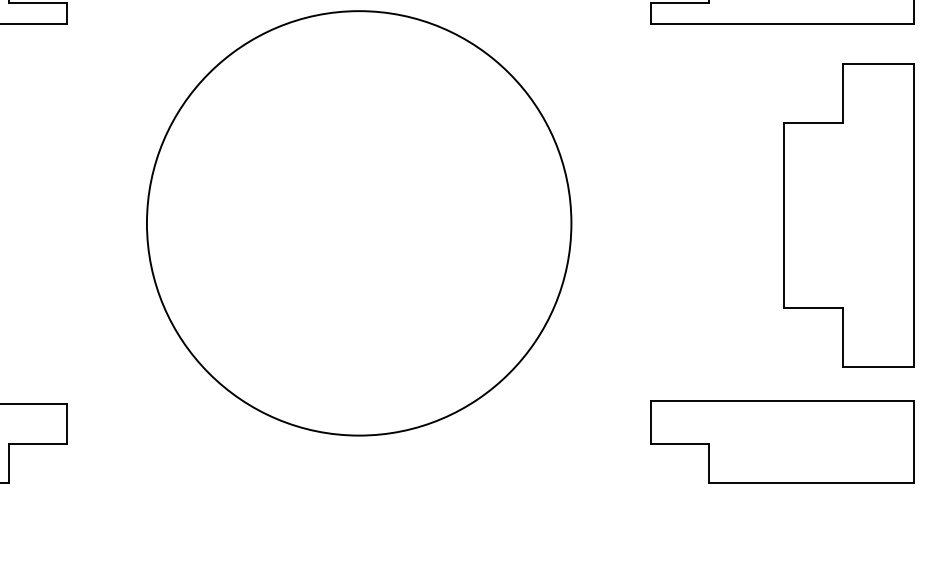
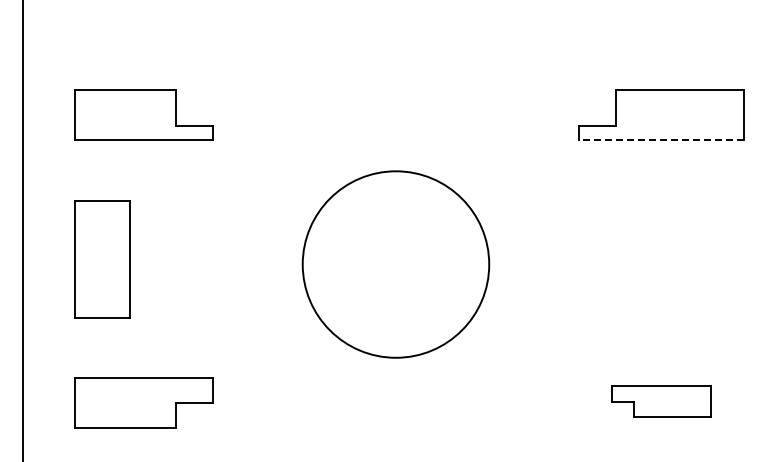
line: (782, 24) -> (661, 139), solid -> dashed
part: (847, 215) -> (702, 259), removed
circle: (358, 223) -> (395, 264), size x0.7
part: (782, 441) -> (661, 401), size x0.6

